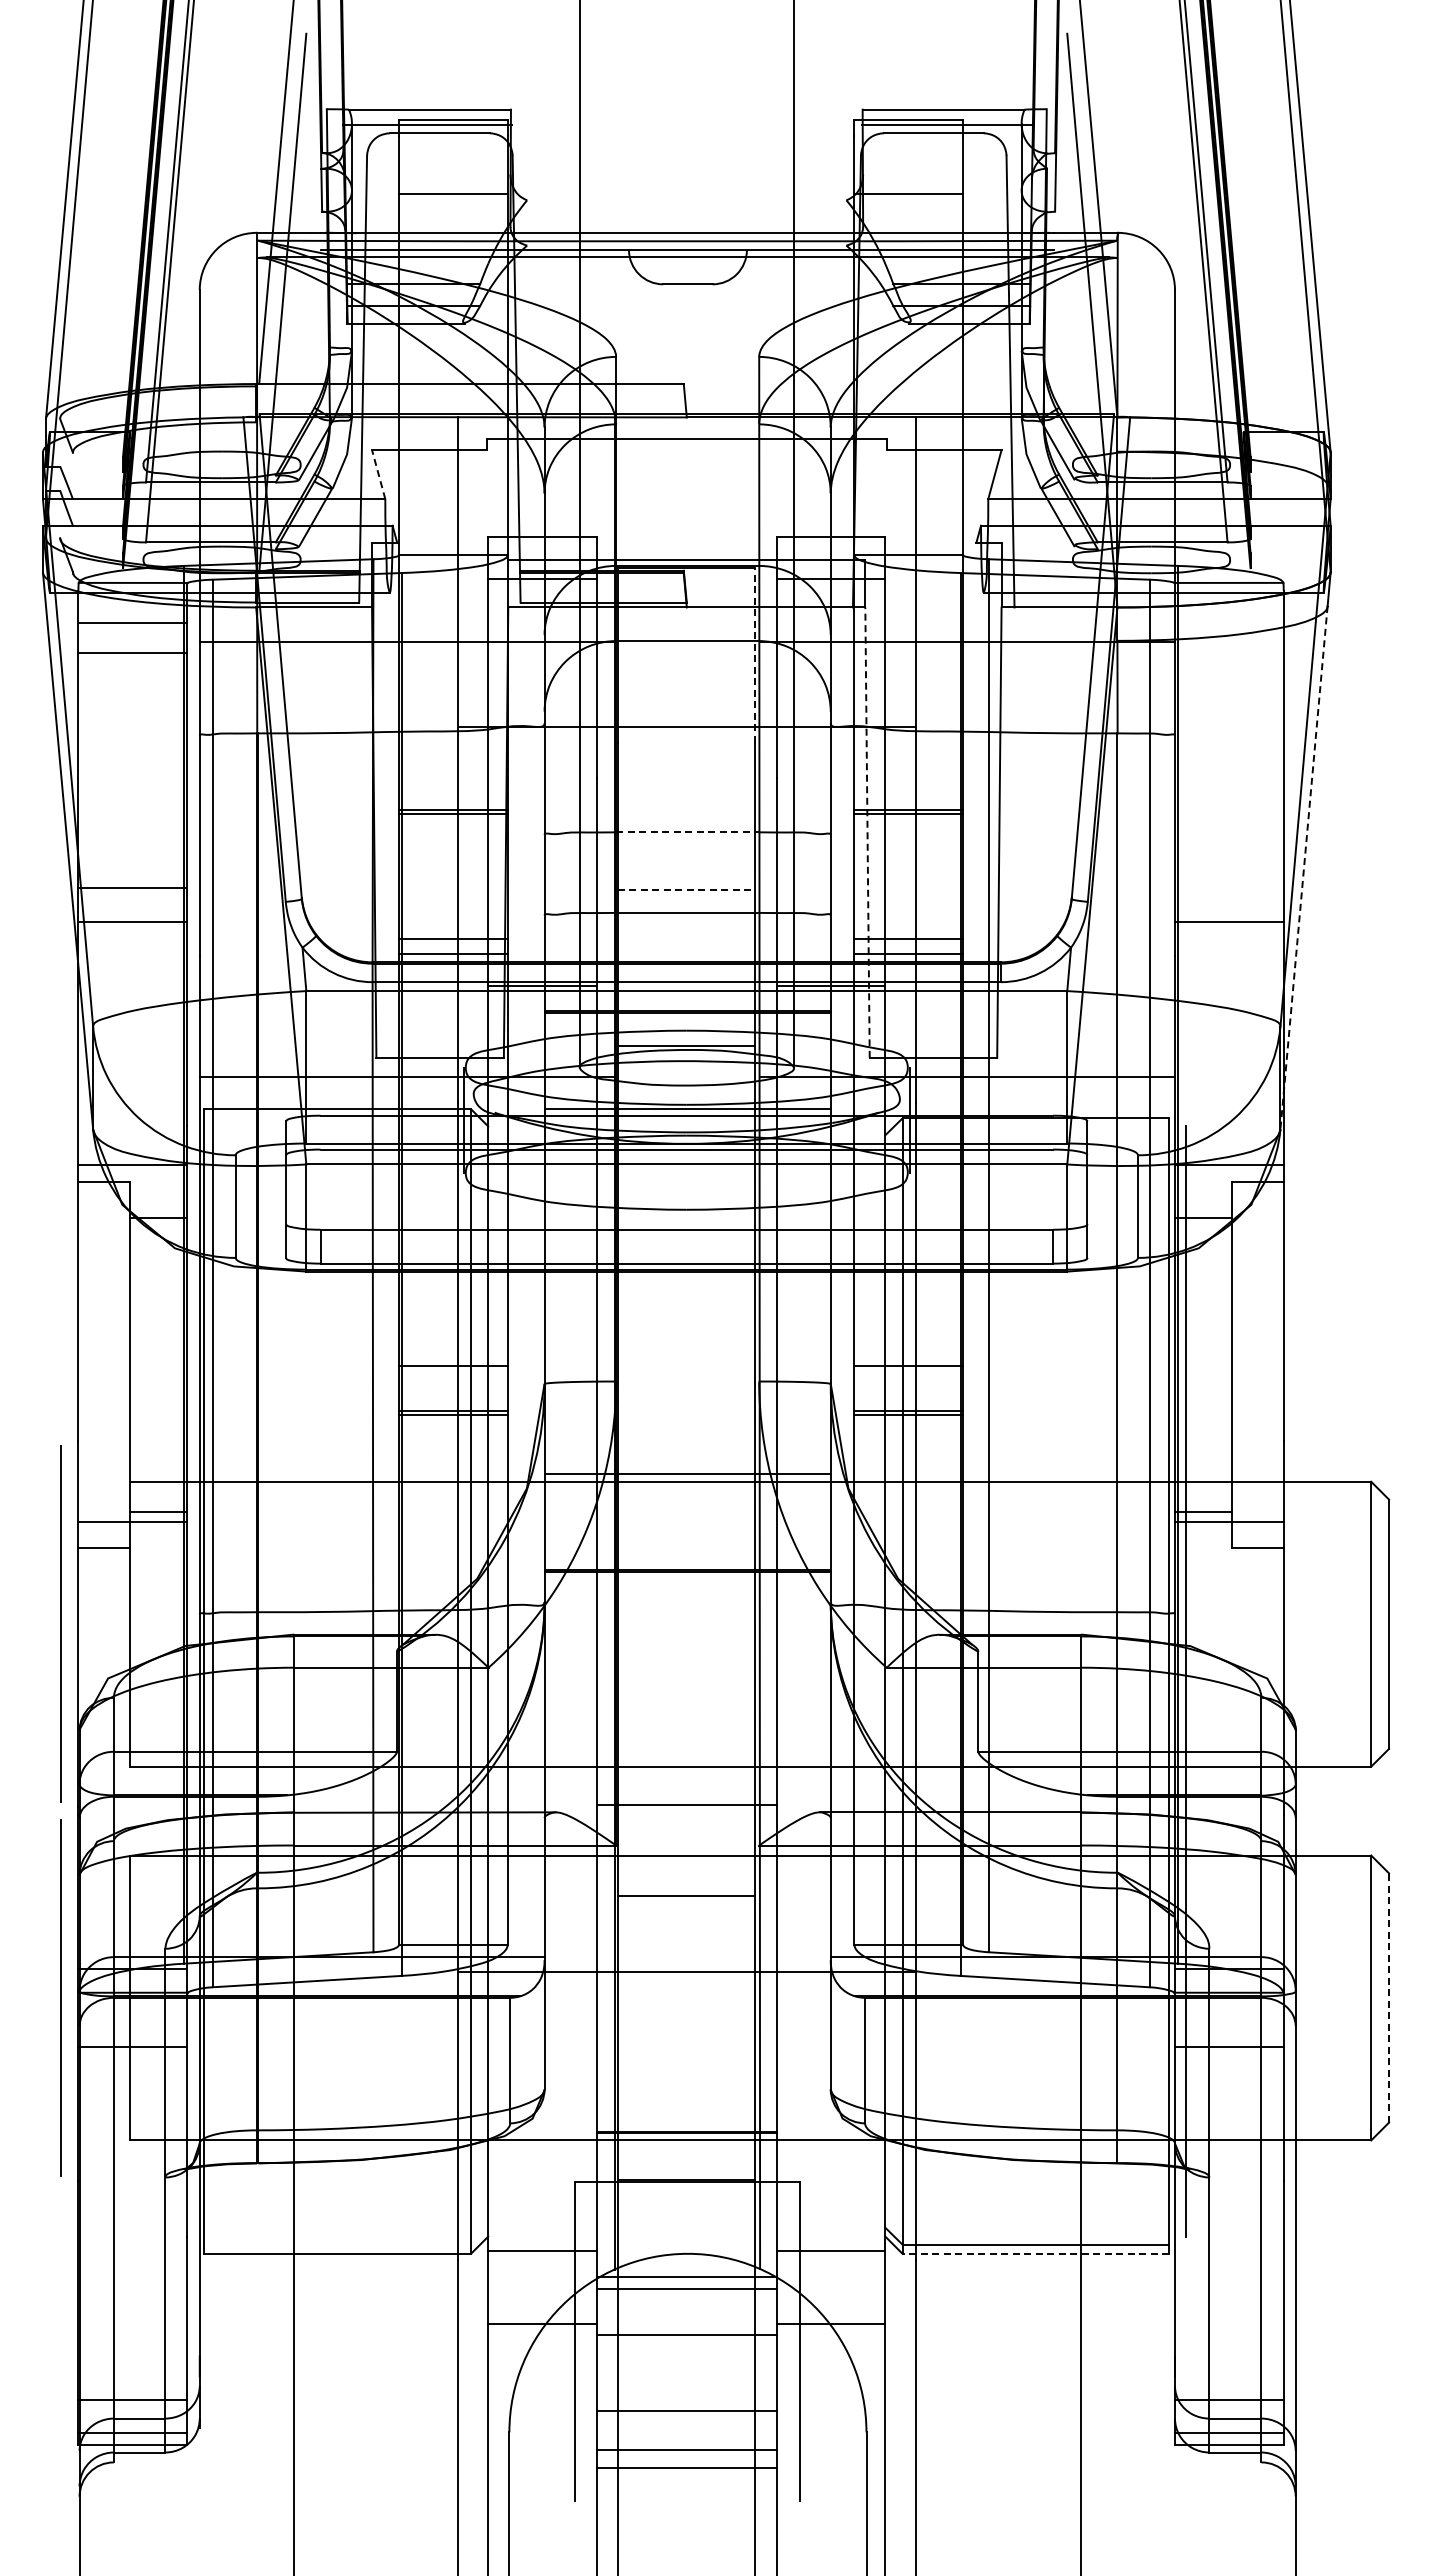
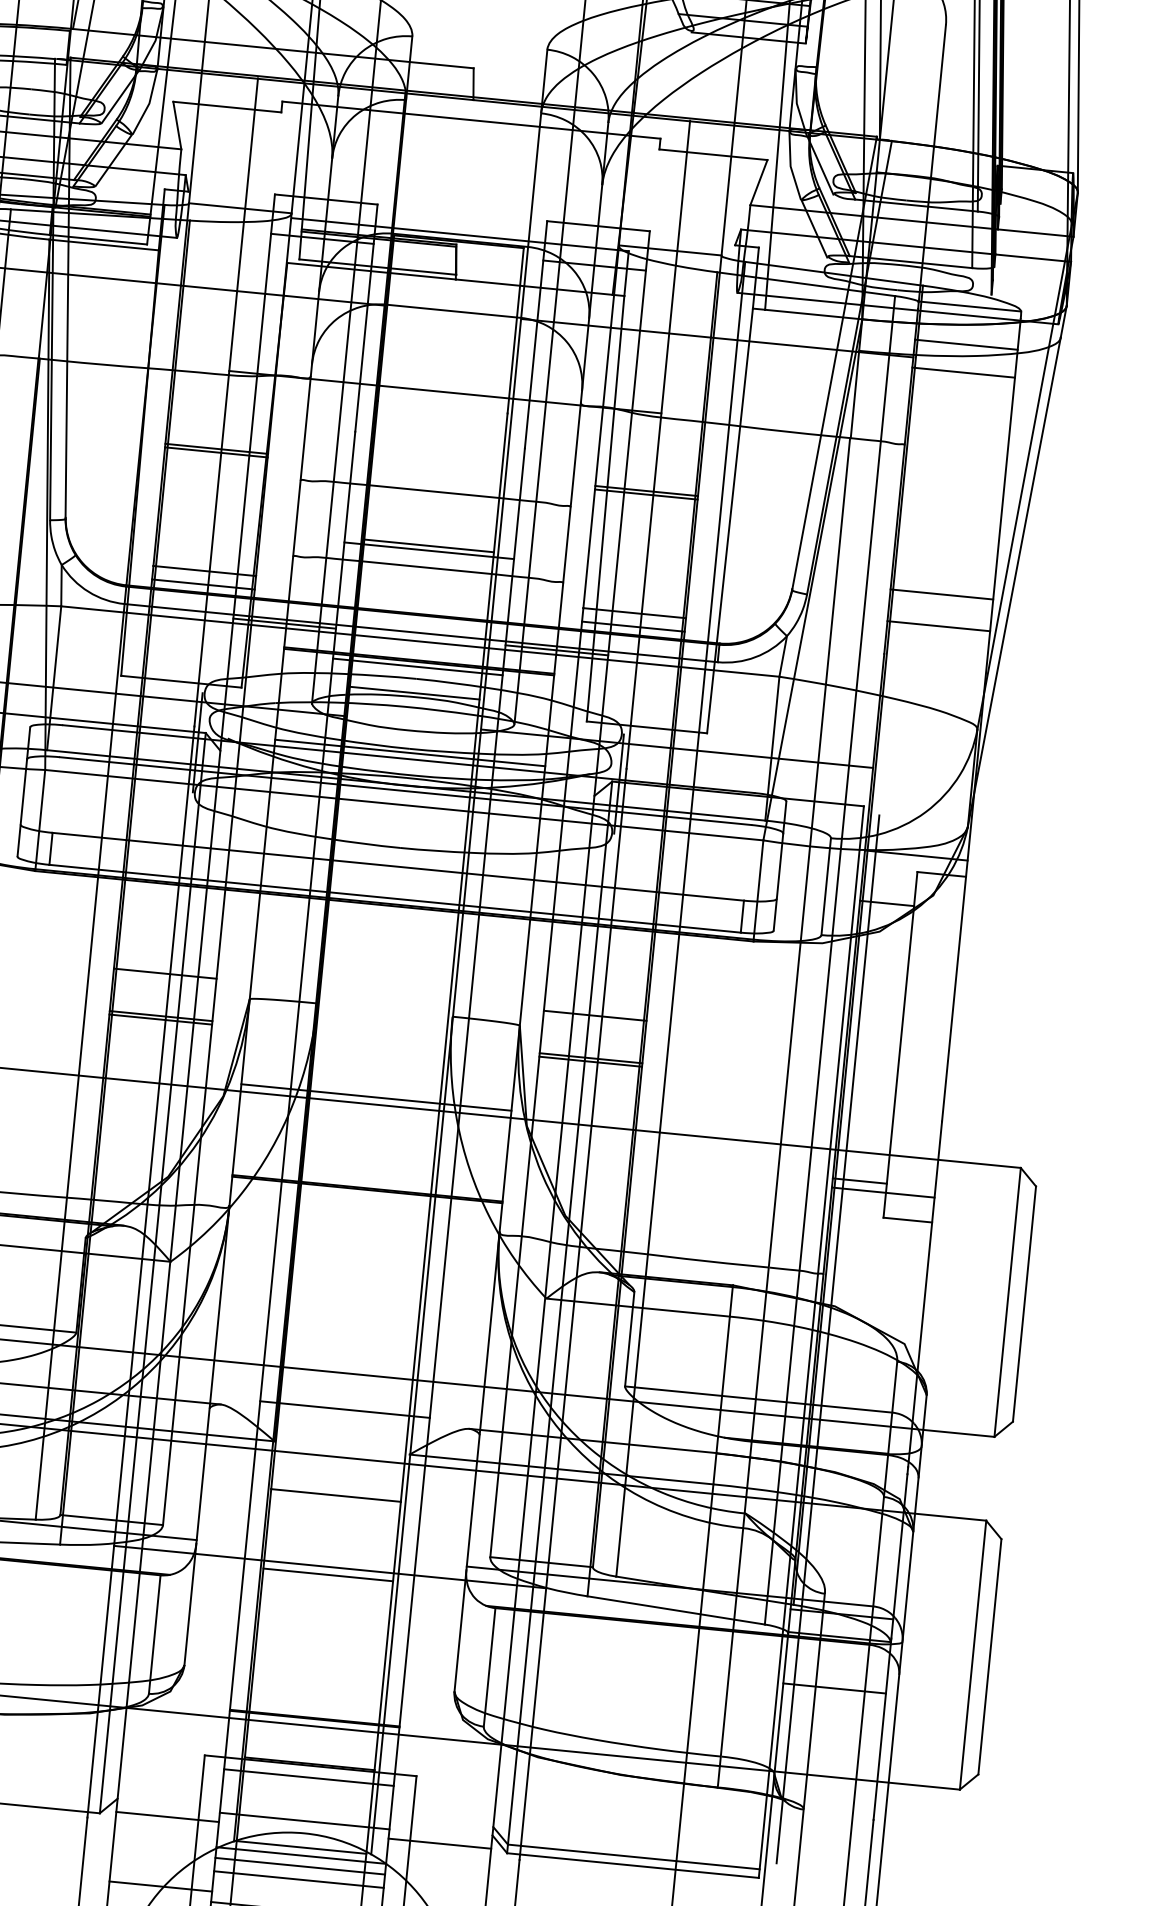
line: (378, 474) -> (177, 125), dashed -> solid
line: (1228, 623) -> (965, 344), added
line: (1228, 652) -> (962, 372), added
line: (754, 655) -> (515, 331), dashed -> solid
line: (687, 832) -> (435, 491), dashed -> solid
line: (867, 832) -> (605, 508), dashed -> solid
line: (1304, 867) -> (1014, 582), dashed -> solid
line: (1228, 888) -> (941, 594), added
line: (686, 889) -> (429, 545), dashed -> solid
line: (686, 894) -> (428, 550), added
line: (686, 1018) -> (417, 667), added
line: (685, 1980) -> (327, 1575), added
line: (1389, 1998) -> (990, 1657), dashed -> solid
line: (686, 2194) -> (308, 1777), added
line: (686, 2240) -> (304, 1820), added
line: (1035, 2253) -> (632, 1865), dashed -> solid
line: (685, 2268) -> (300, 1846), added
line: (686, 2302) -> (298, 1879), added

